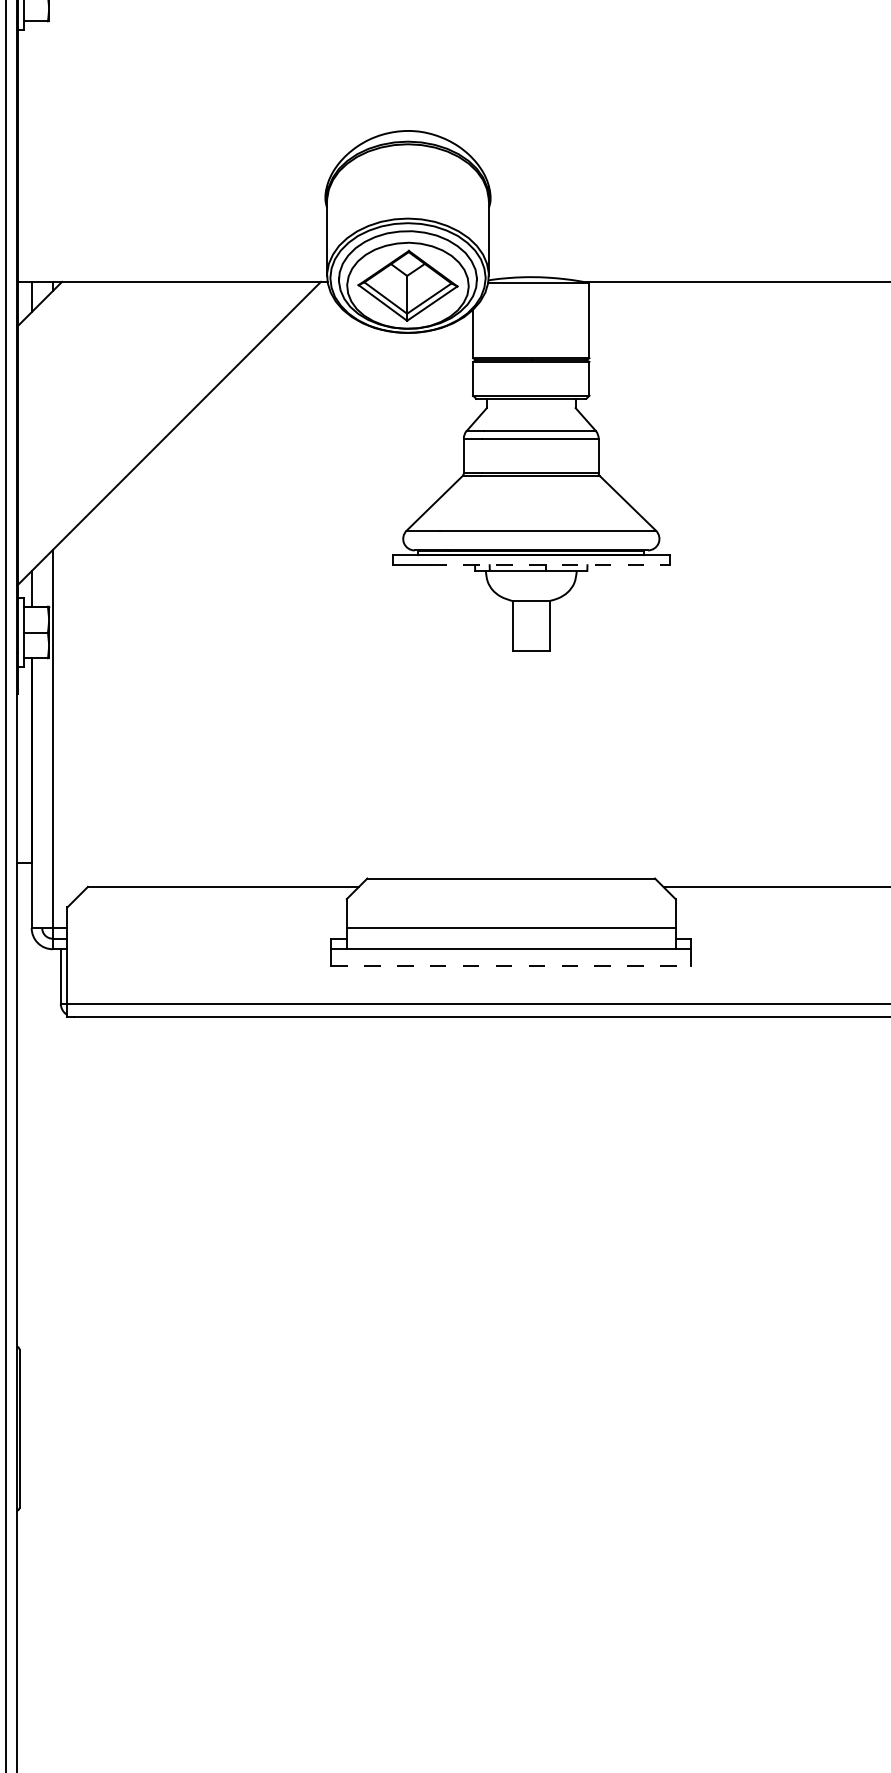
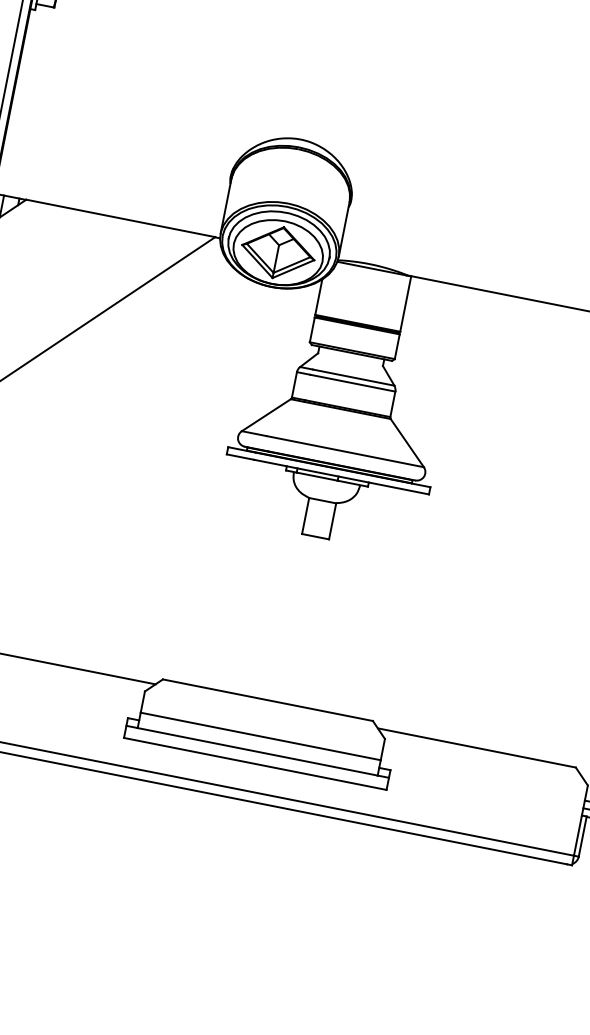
line: (550, 565) -> (341, 477), dashed -> solid
line: (511, 965) -> (255, 763), dashed -> solid

